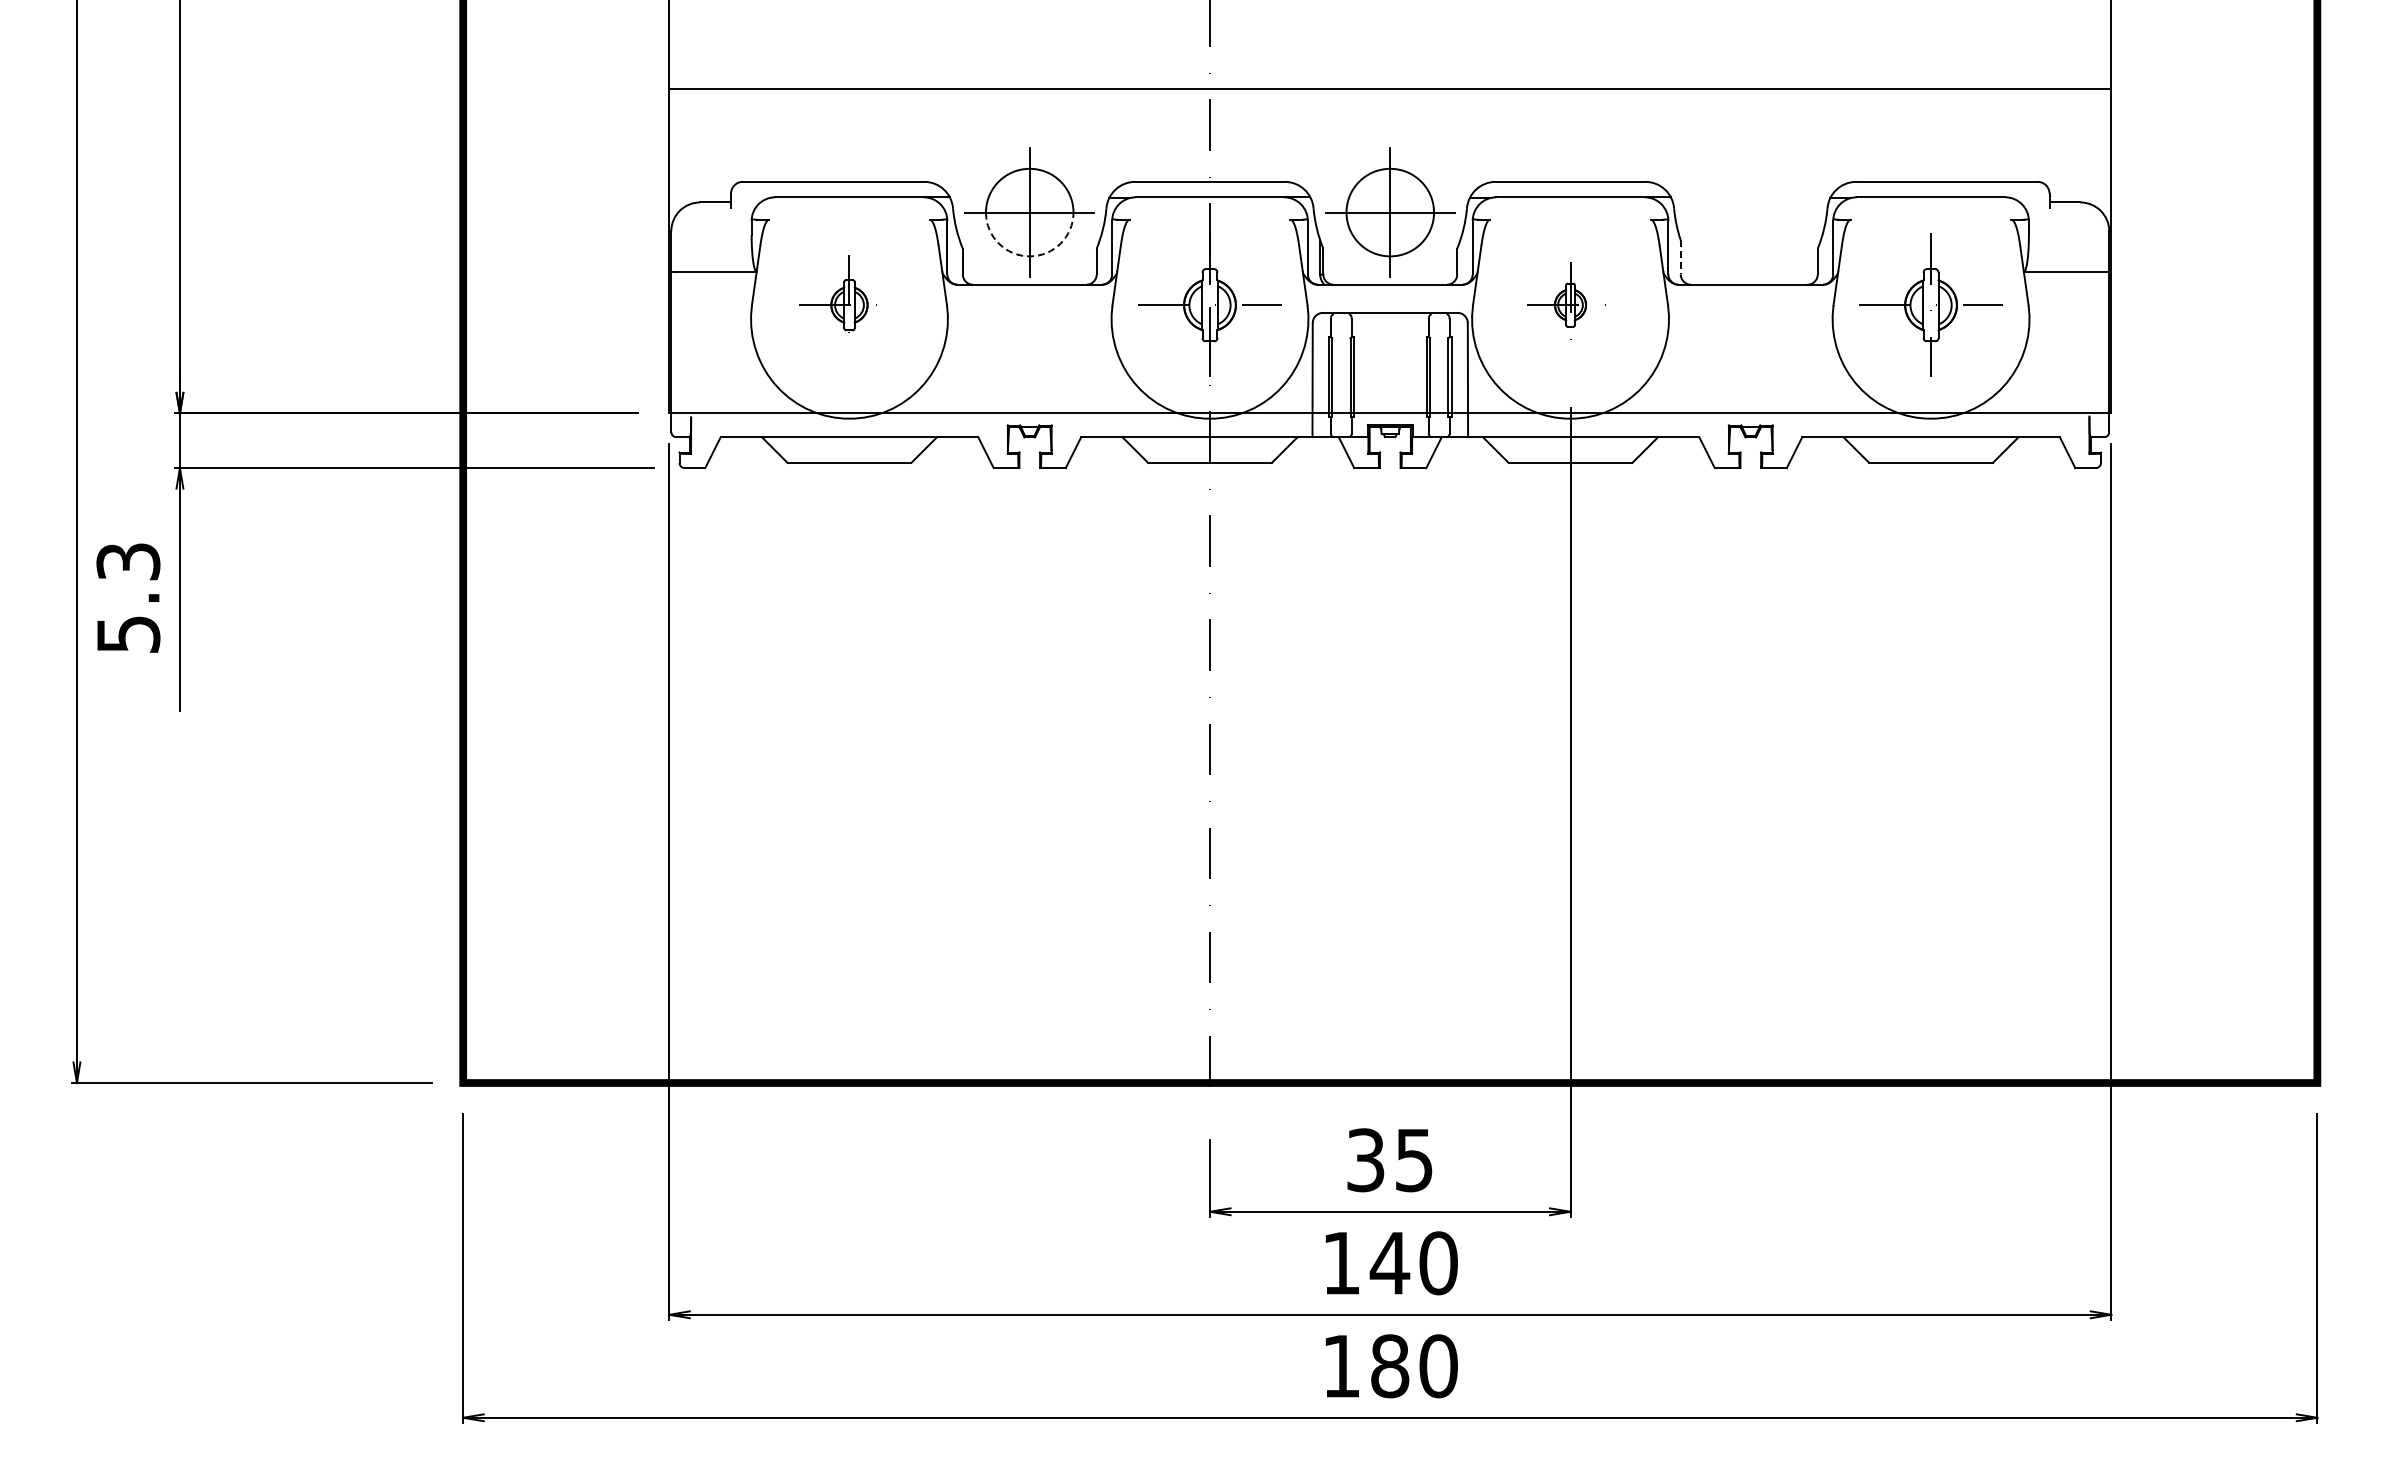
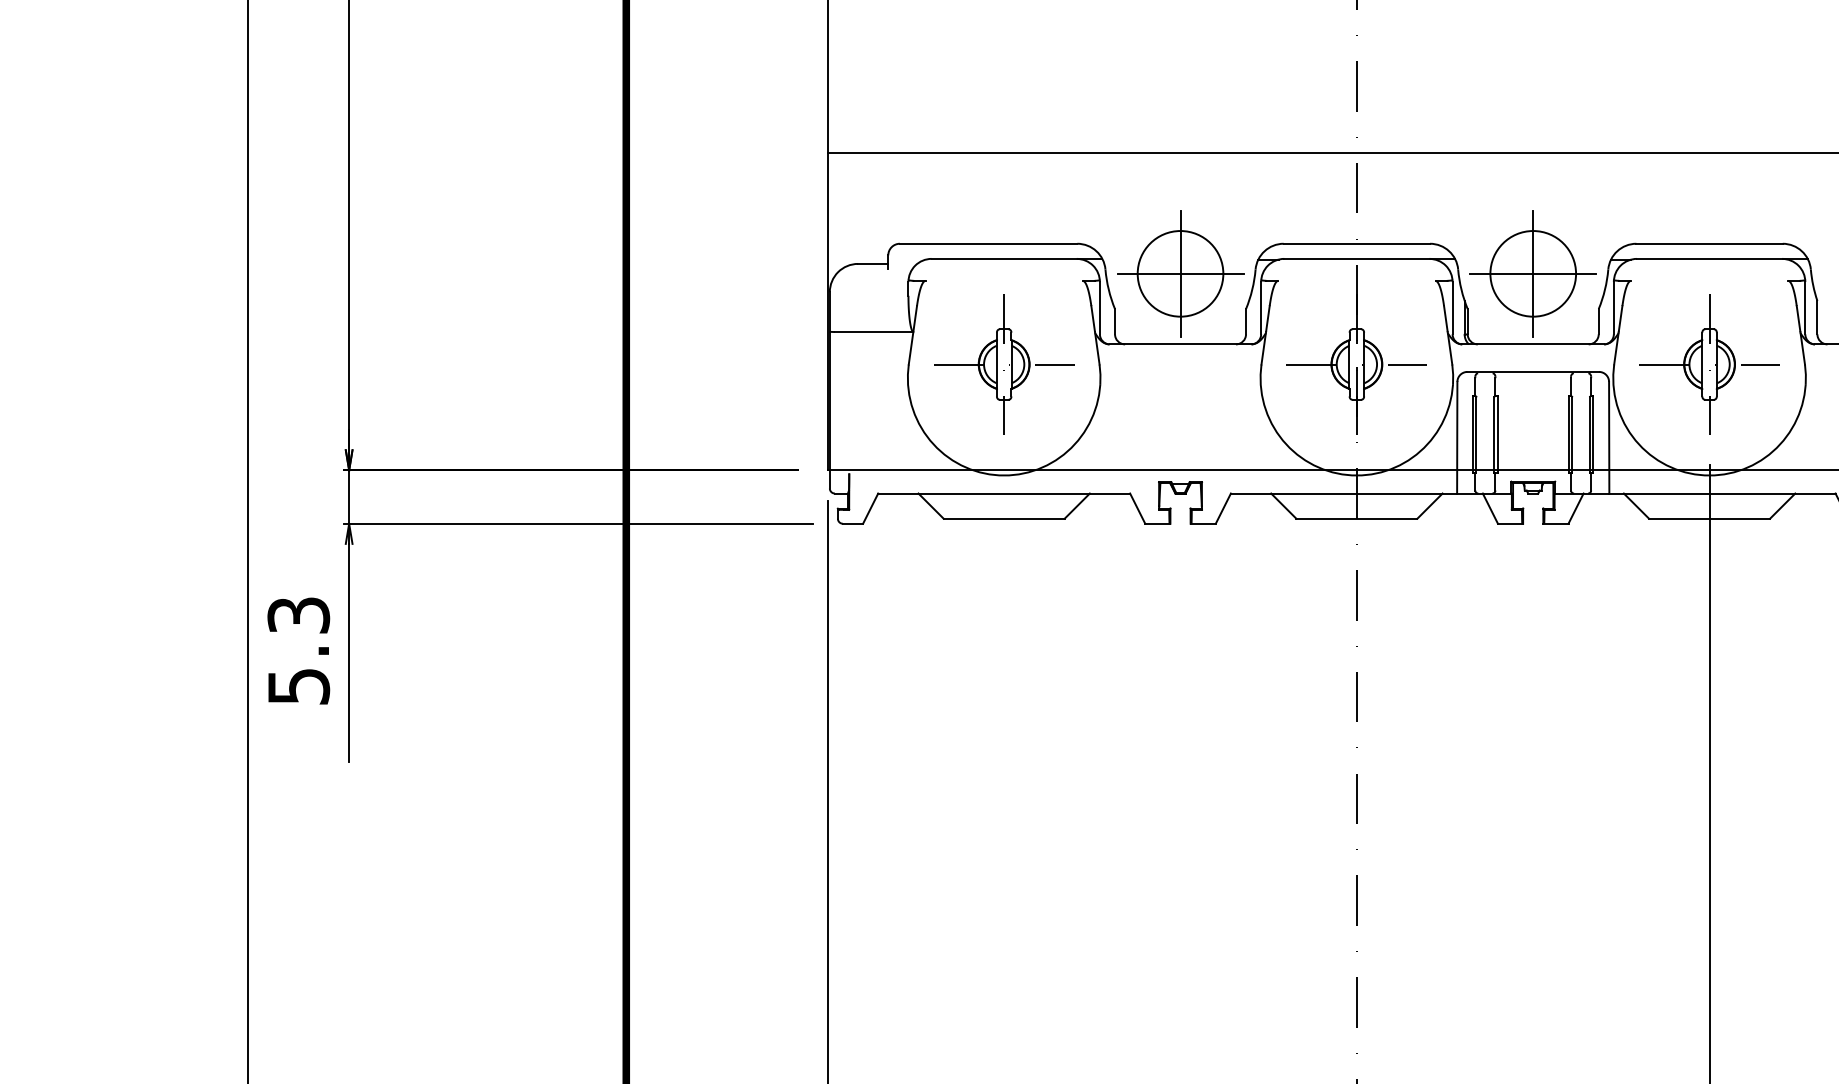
arc: (1029, 256) -> (1180, 316), dashed -> solid
line: (1680, 257) -> (1817, 317), dashed -> solid
part: (849, 304) -> (1004, 363), size x1.43
part: (1570, 304) -> (1709, 363), size x1.67

